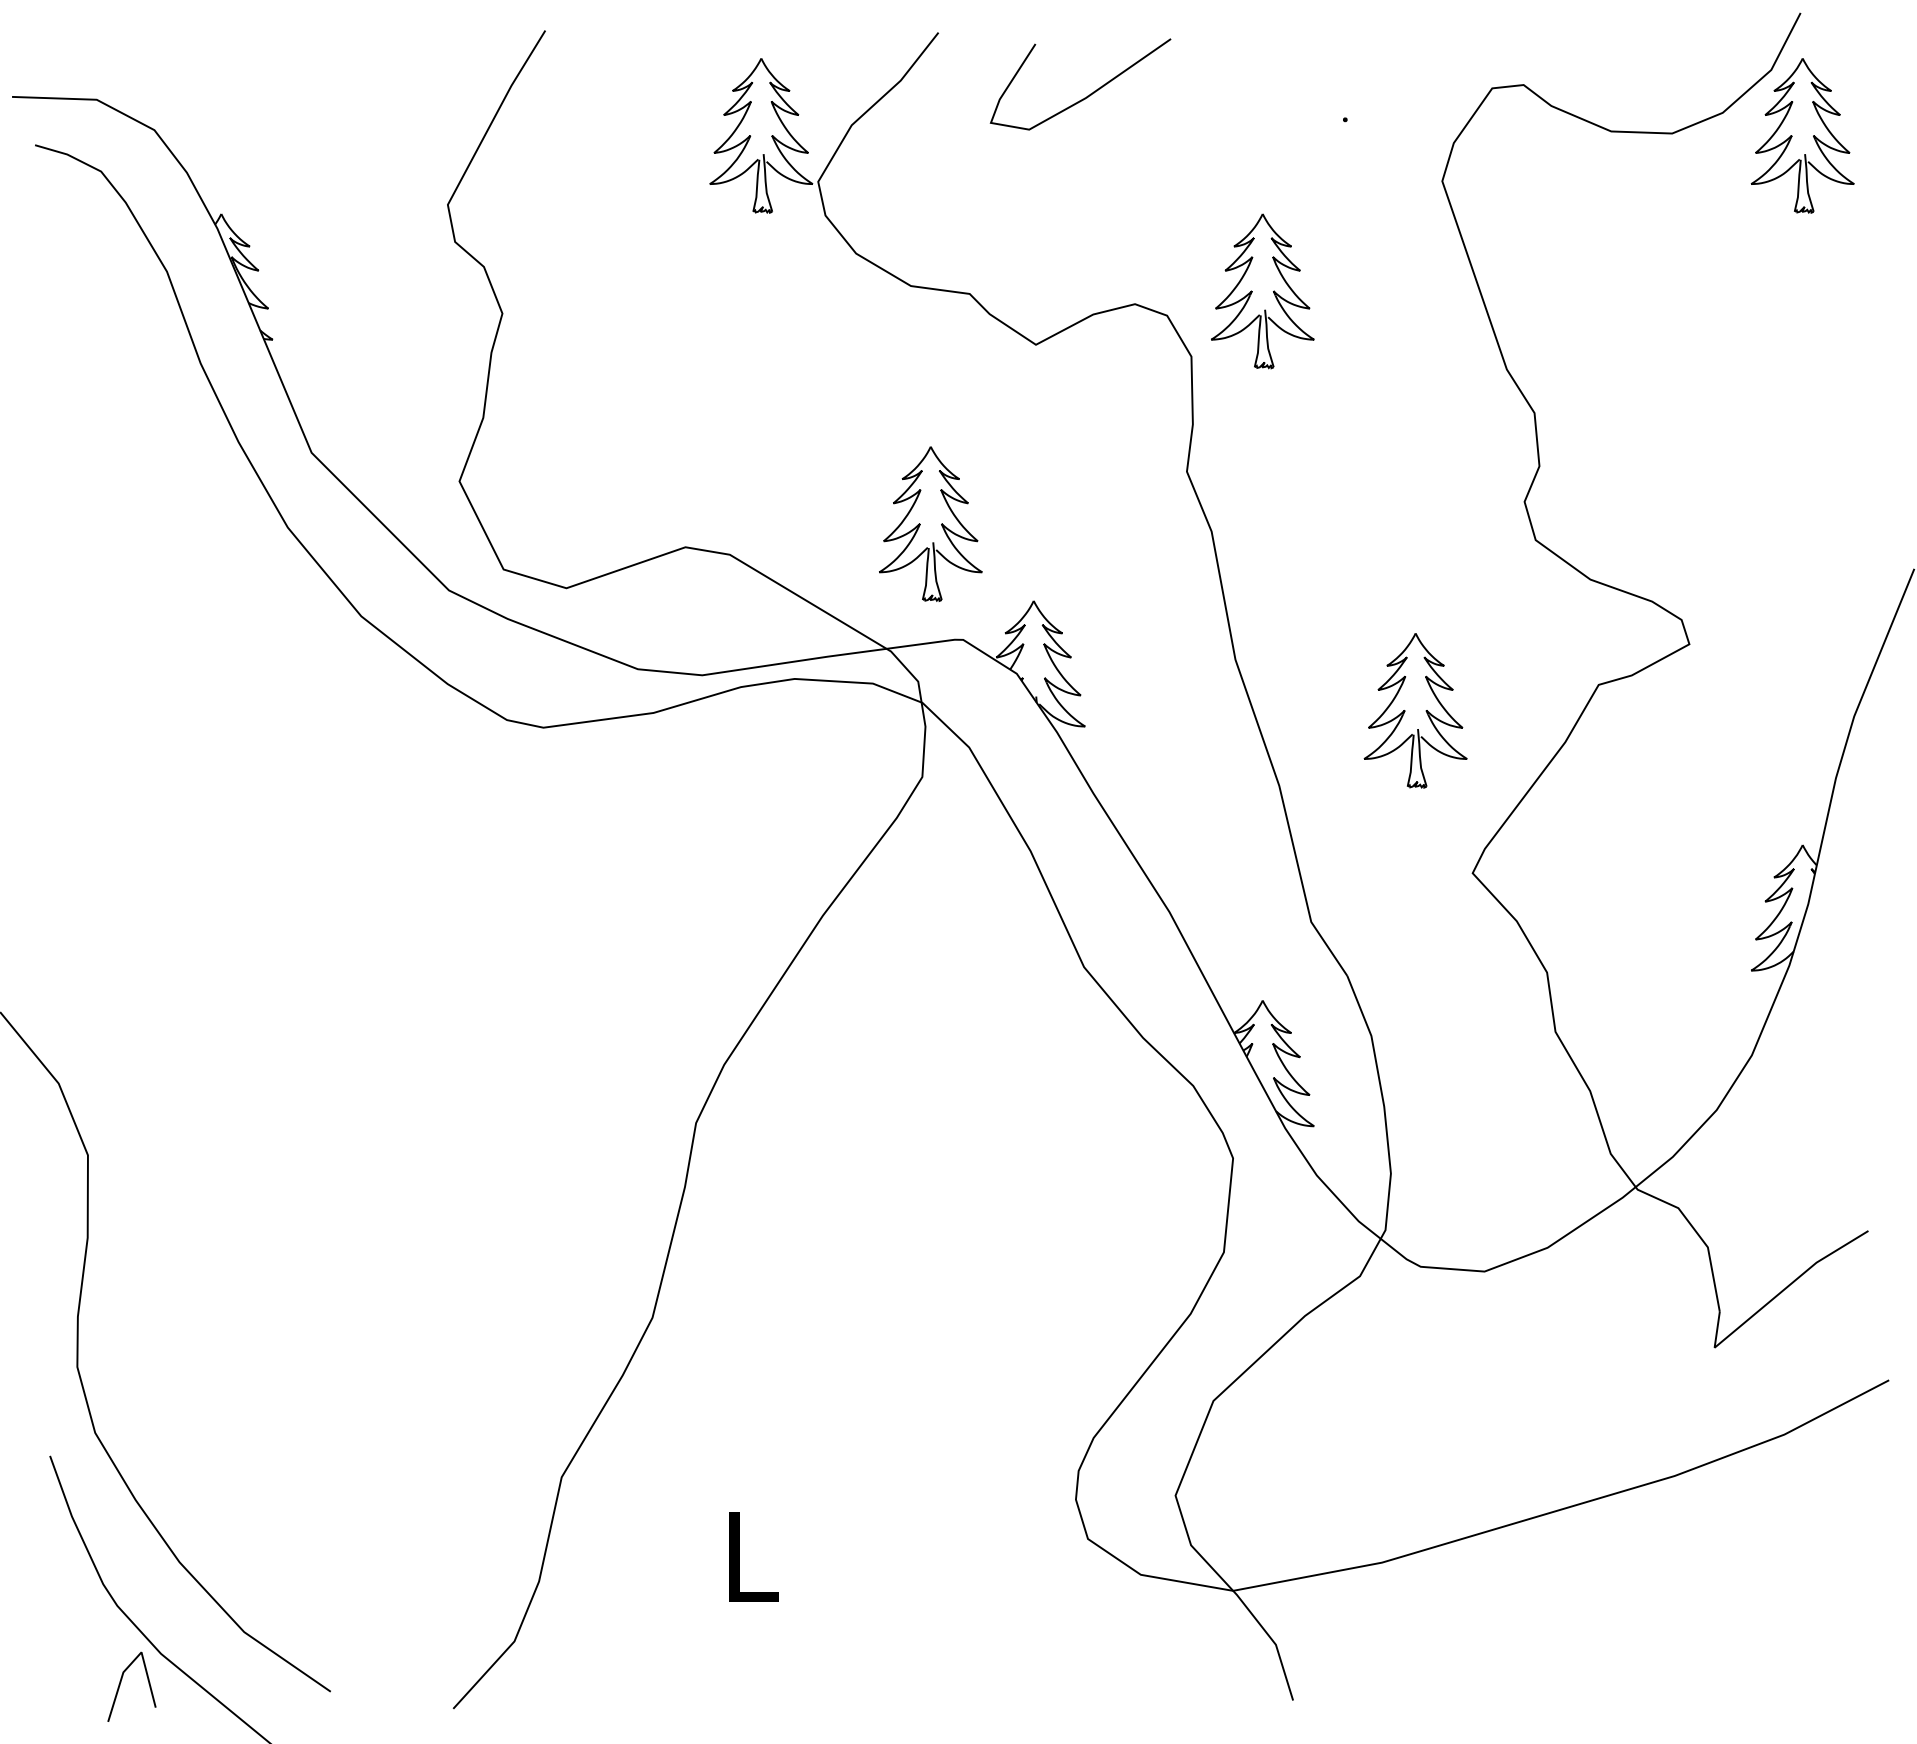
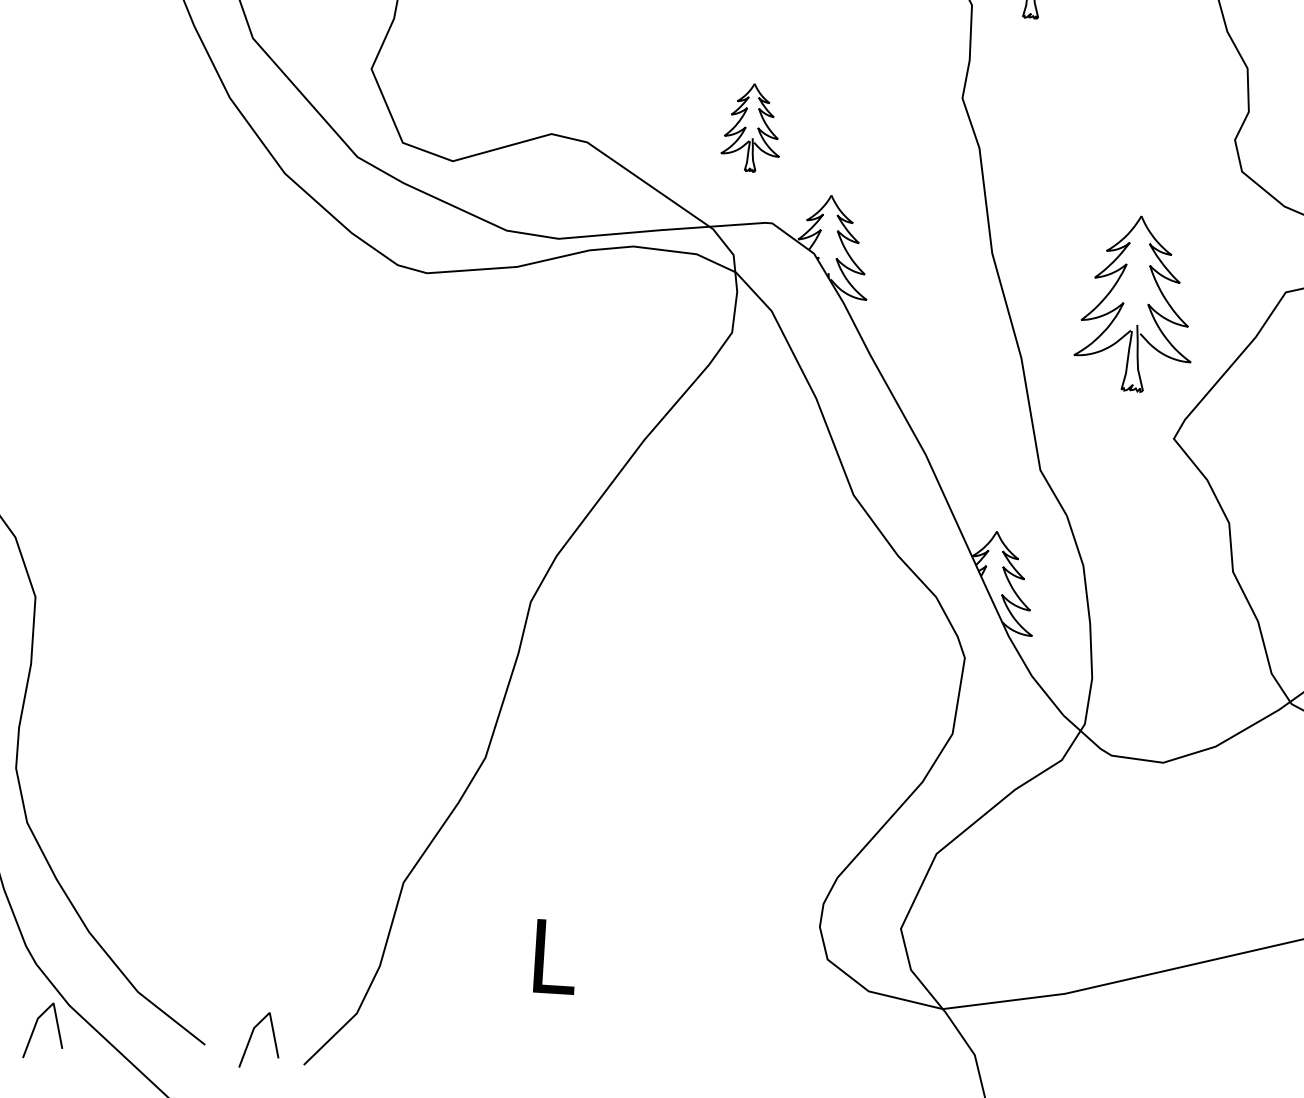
part: (930, 523) -> (751, 127), size x0.7
part: (1415, 710) -> (1135, 303), size x1.4
line: (387, 1677) -> (251, 1036), added

